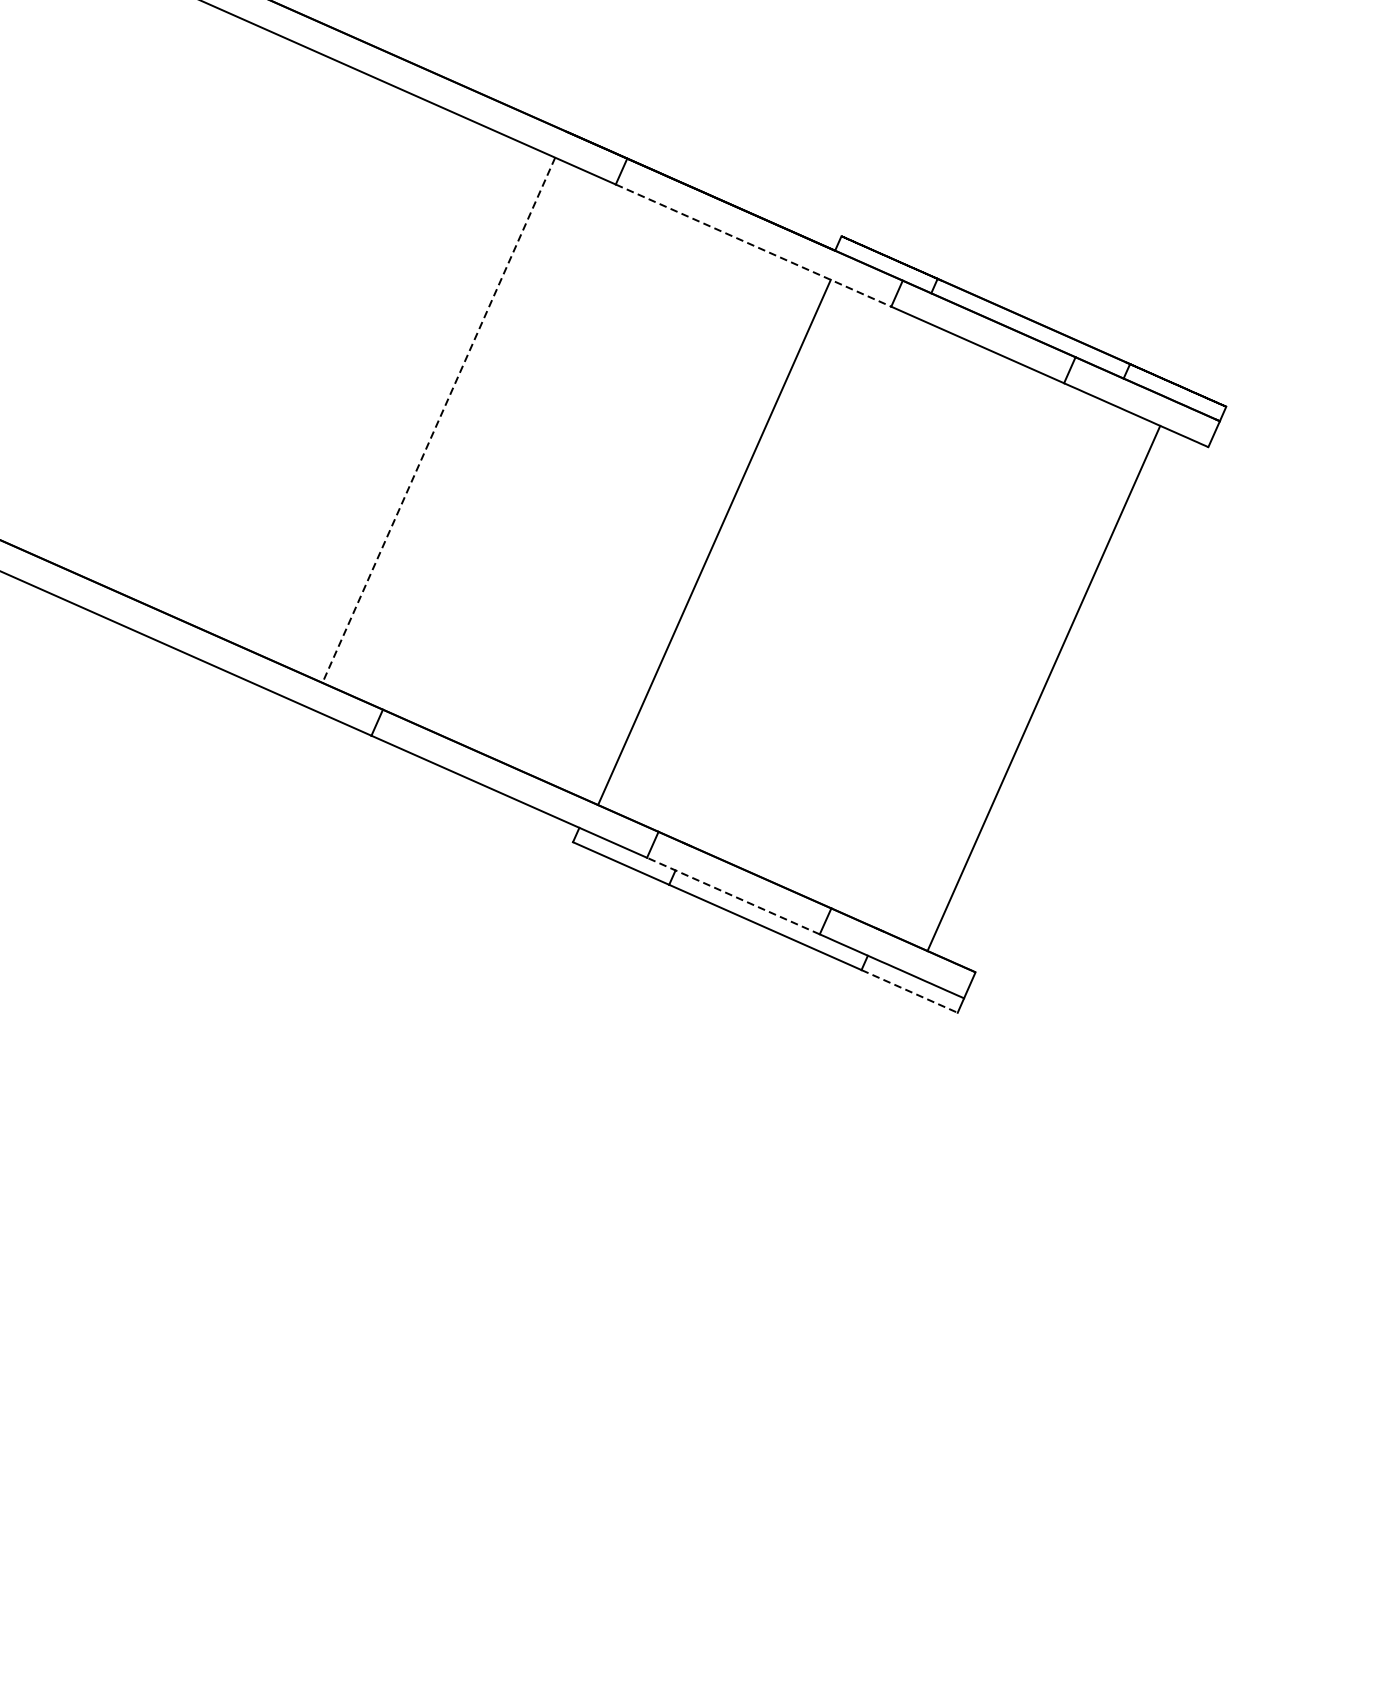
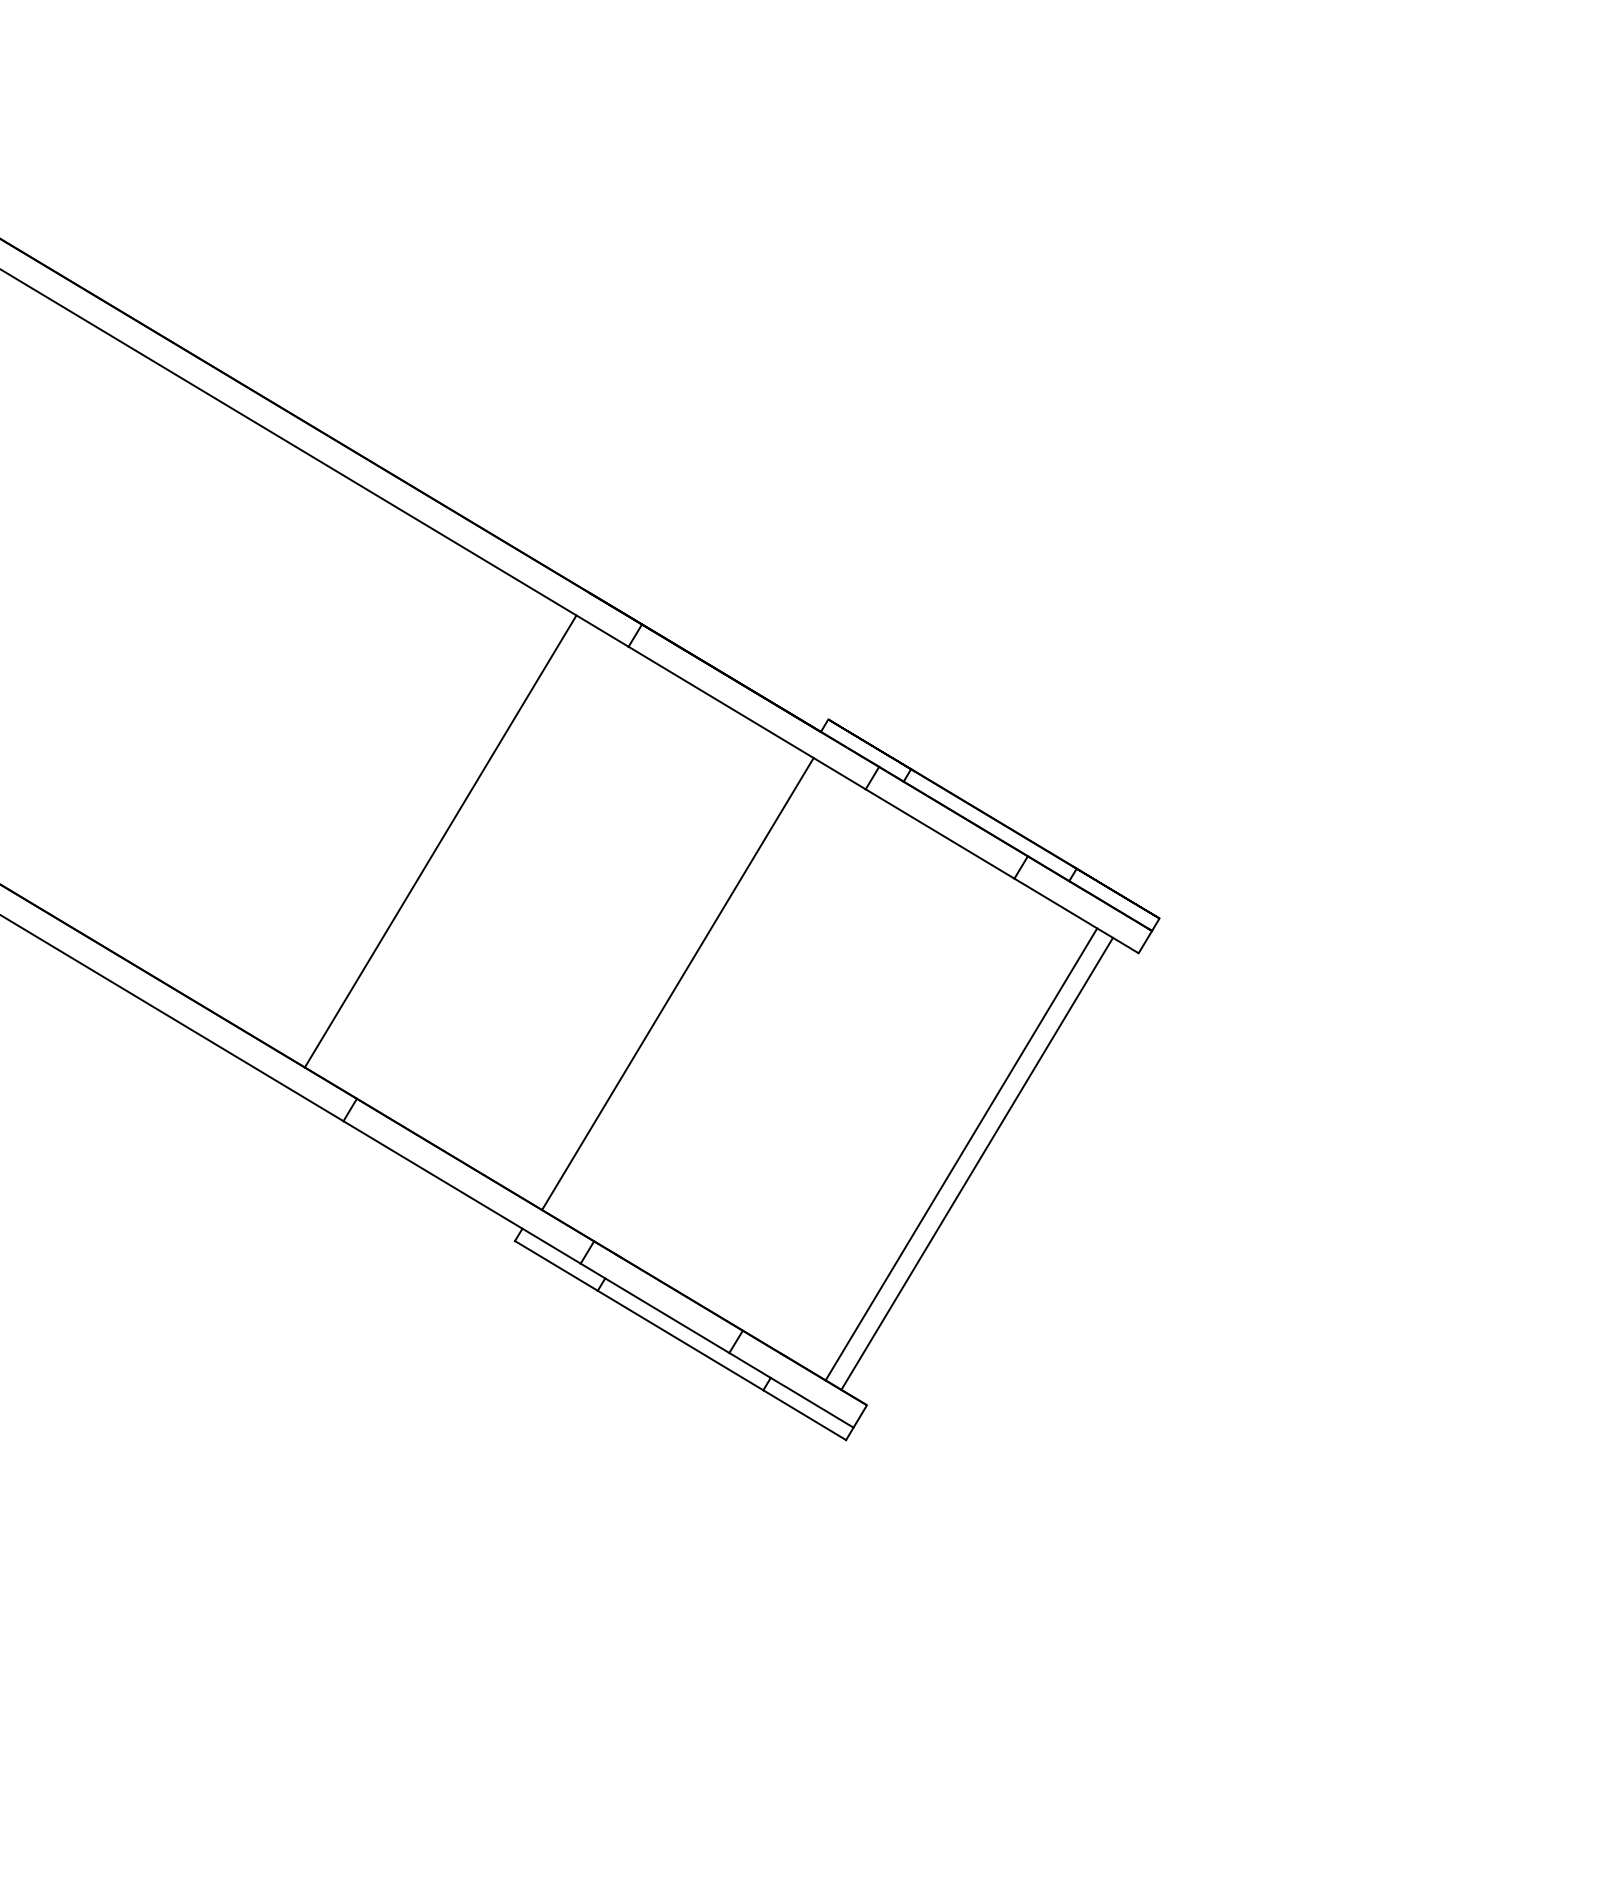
line: (753, 246) -> (747, 718), dashed -> solid
line: (438, 420) -> (440, 841), dashed -> solid
line: (1061, 696) -> (976, 1163), added
line: (733, 896) -> (655, 1308), dashed -> solid
line: (910, 991) -> (805, 1415), dashed -> solid

